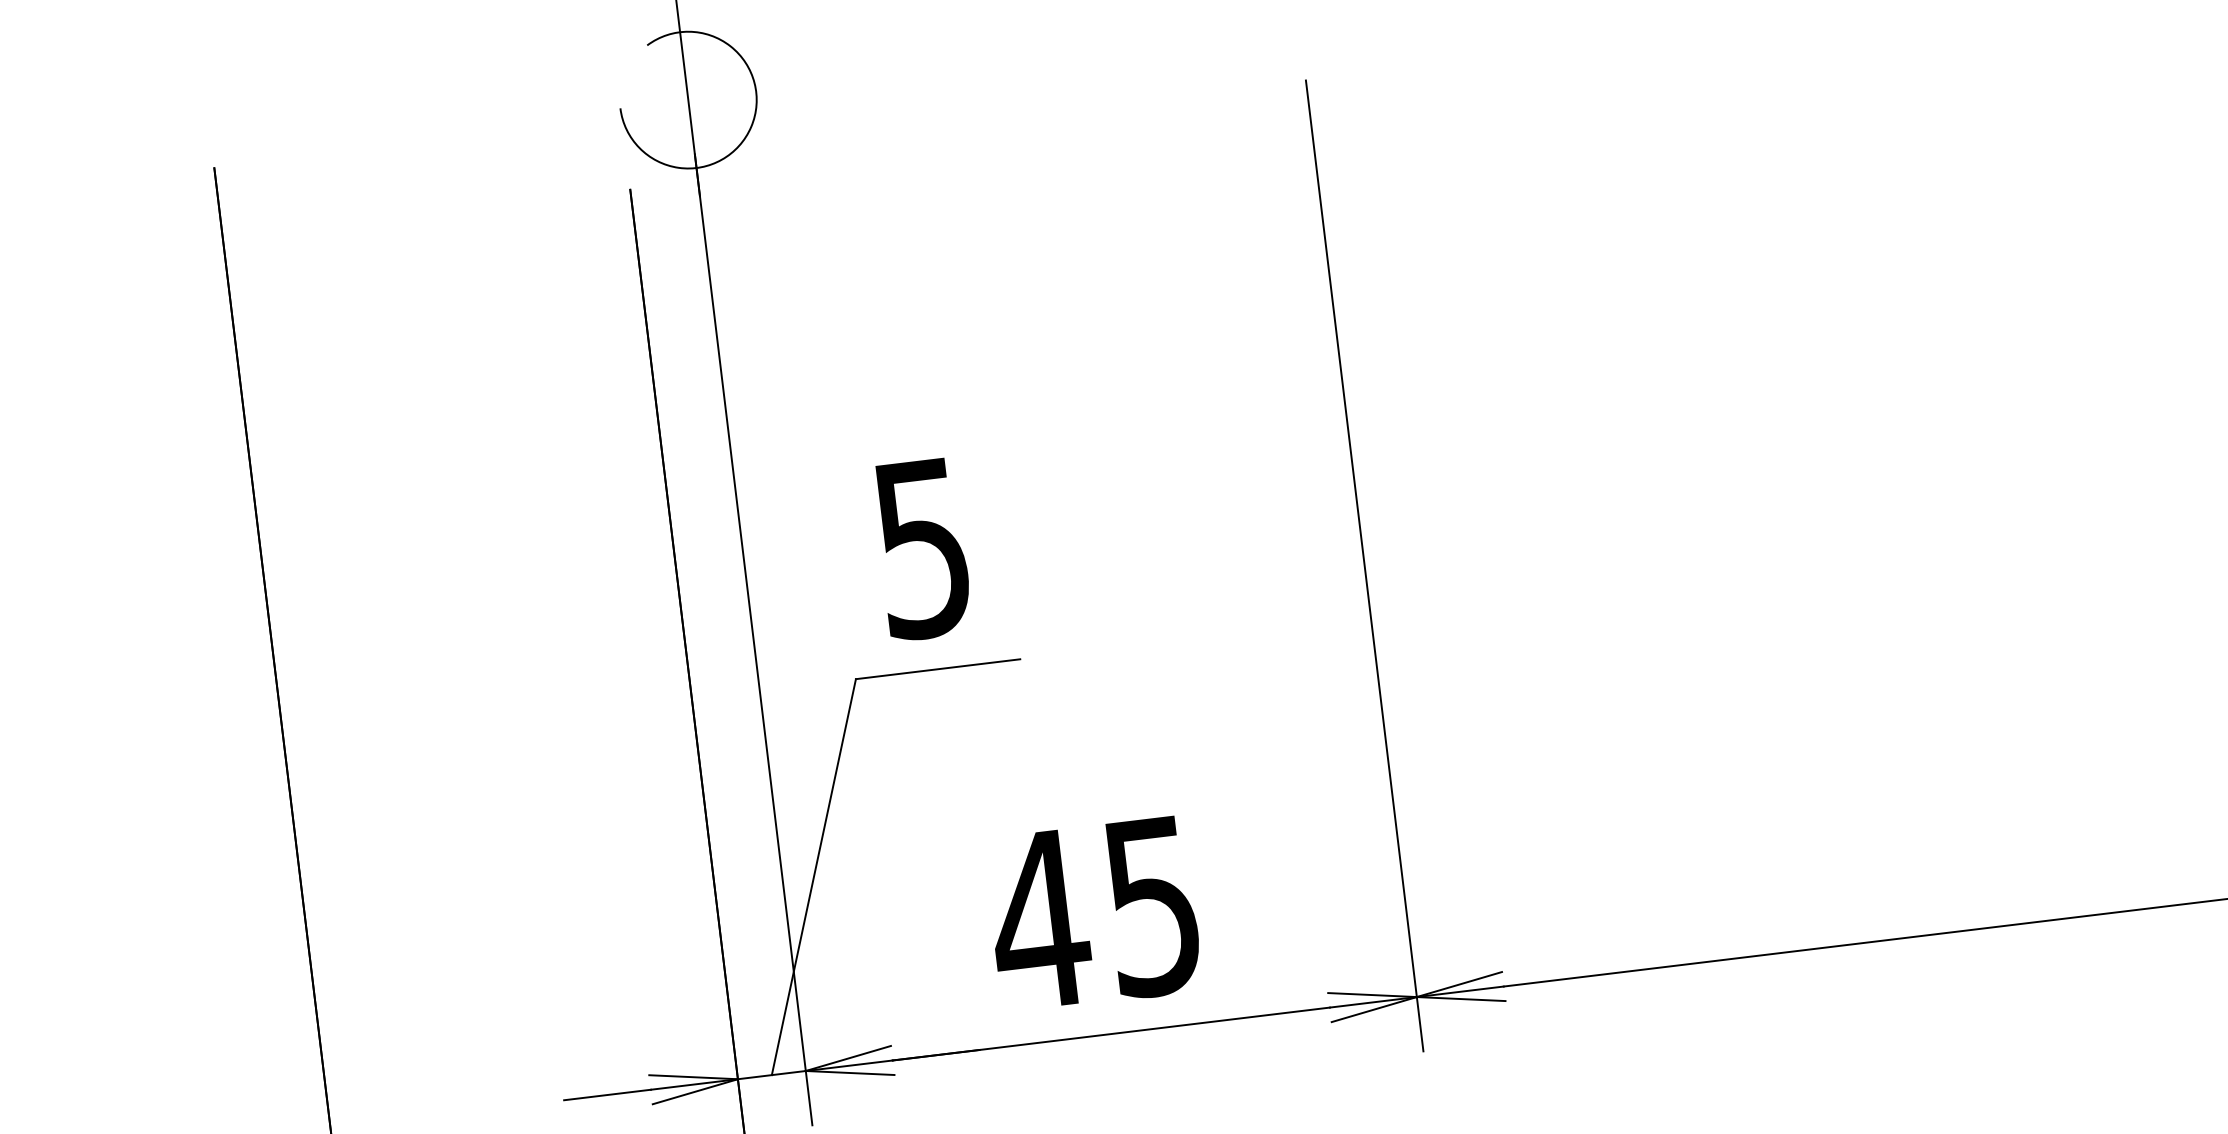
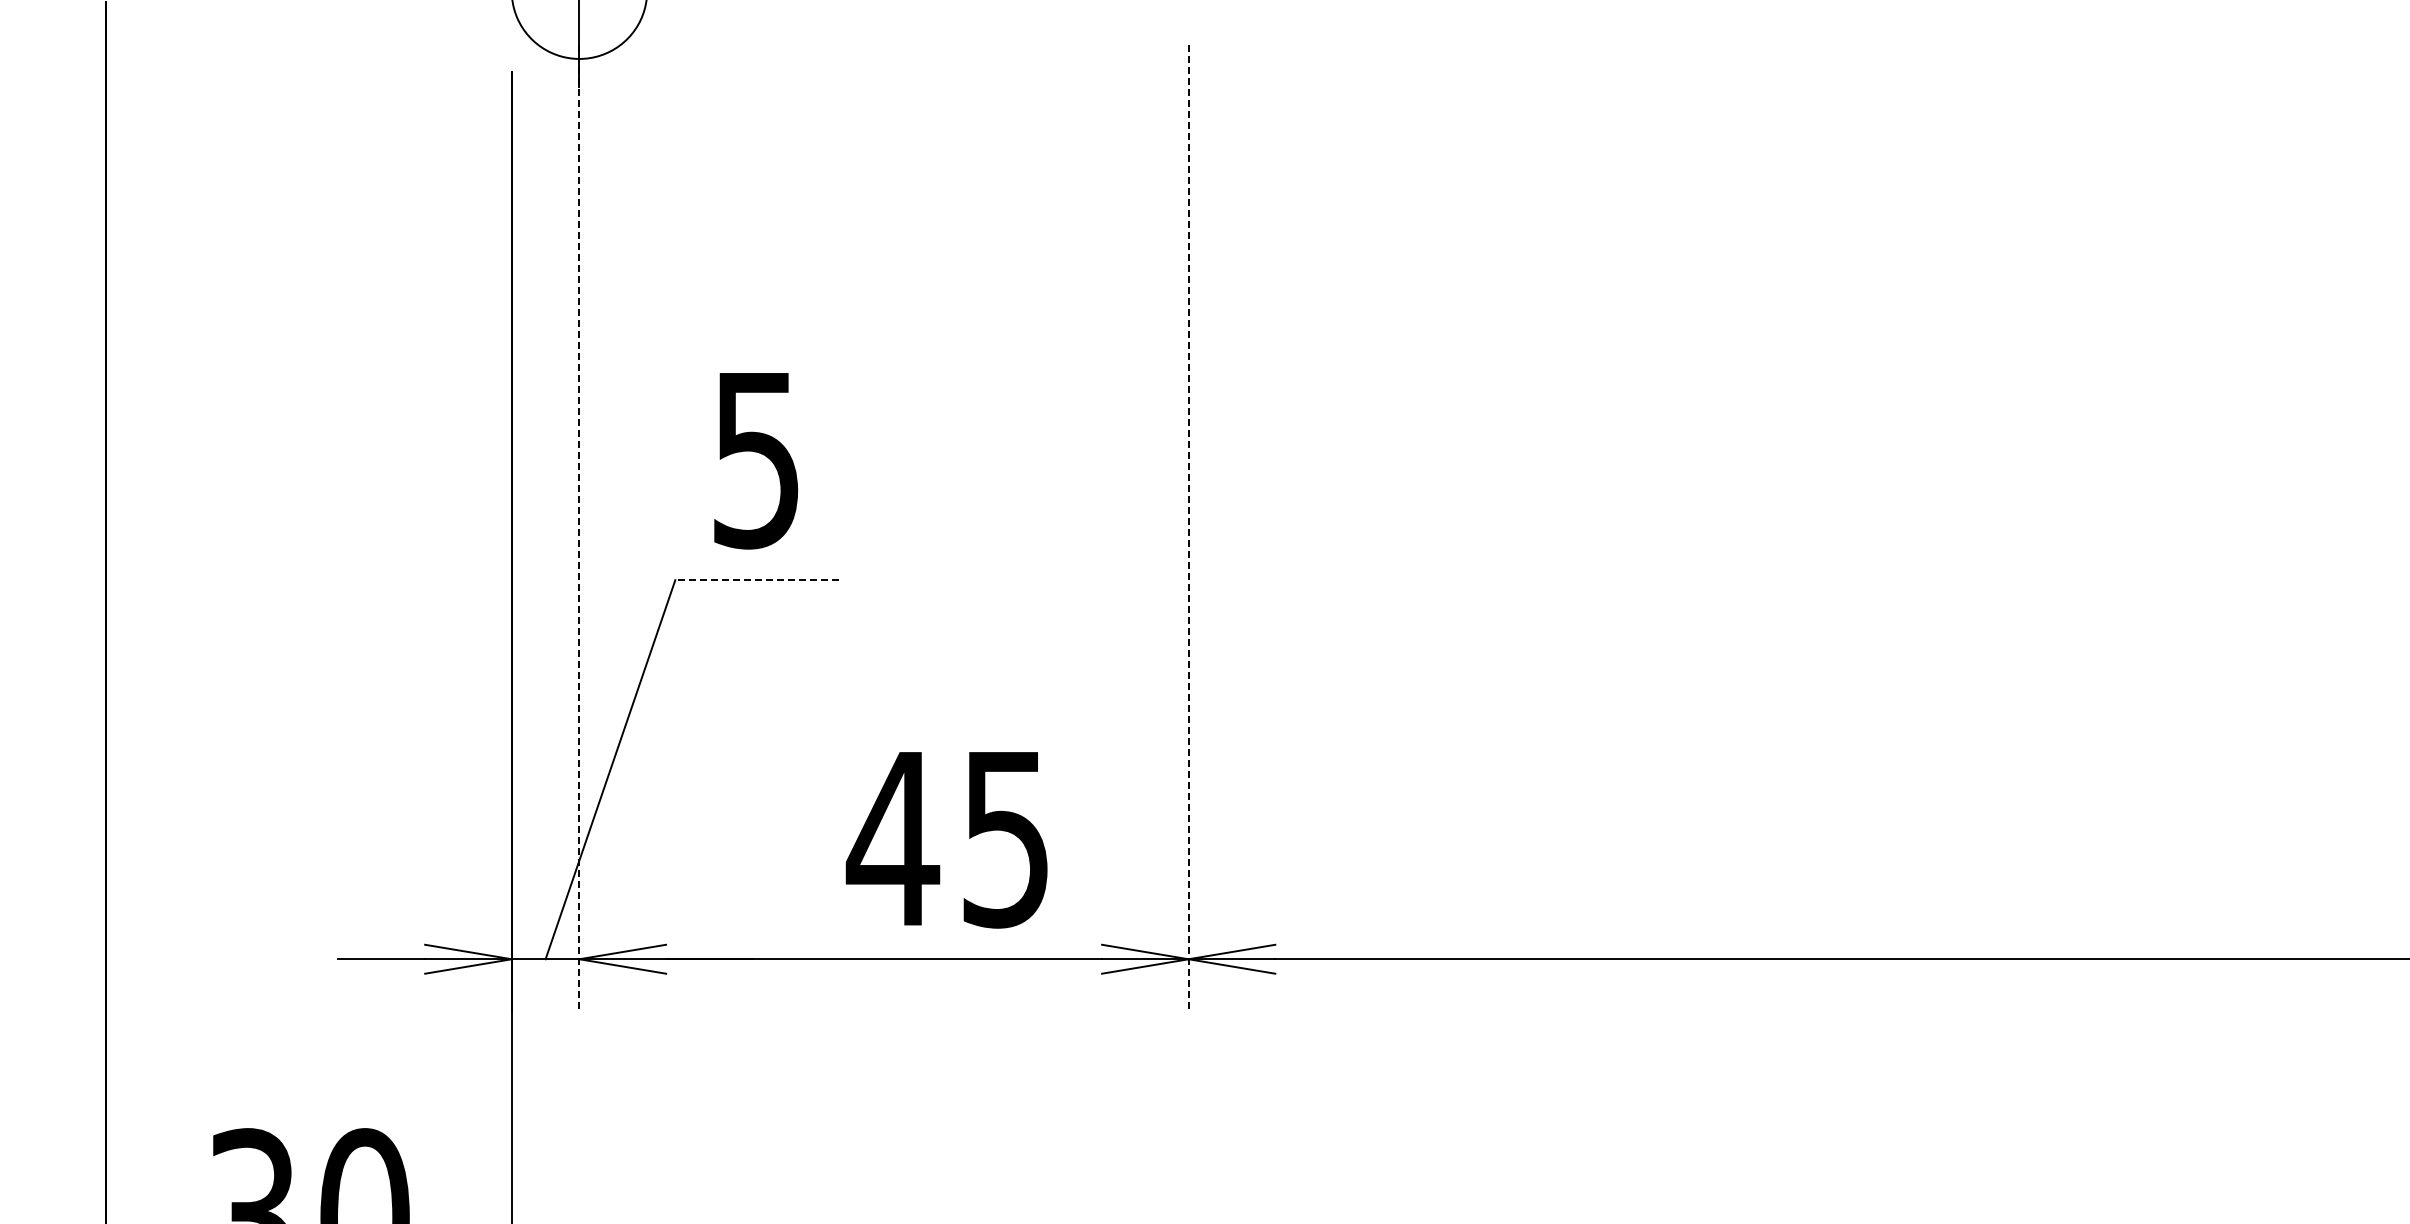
line: (1364, 566) -> (1188, 529), solid -> dashed
line: (753, 639) -> (579, 529), solid -> dashed
line: (938, 669) -> (757, 580), solid -> dashed
text: (1093, 915) -> (946, 840), moved

